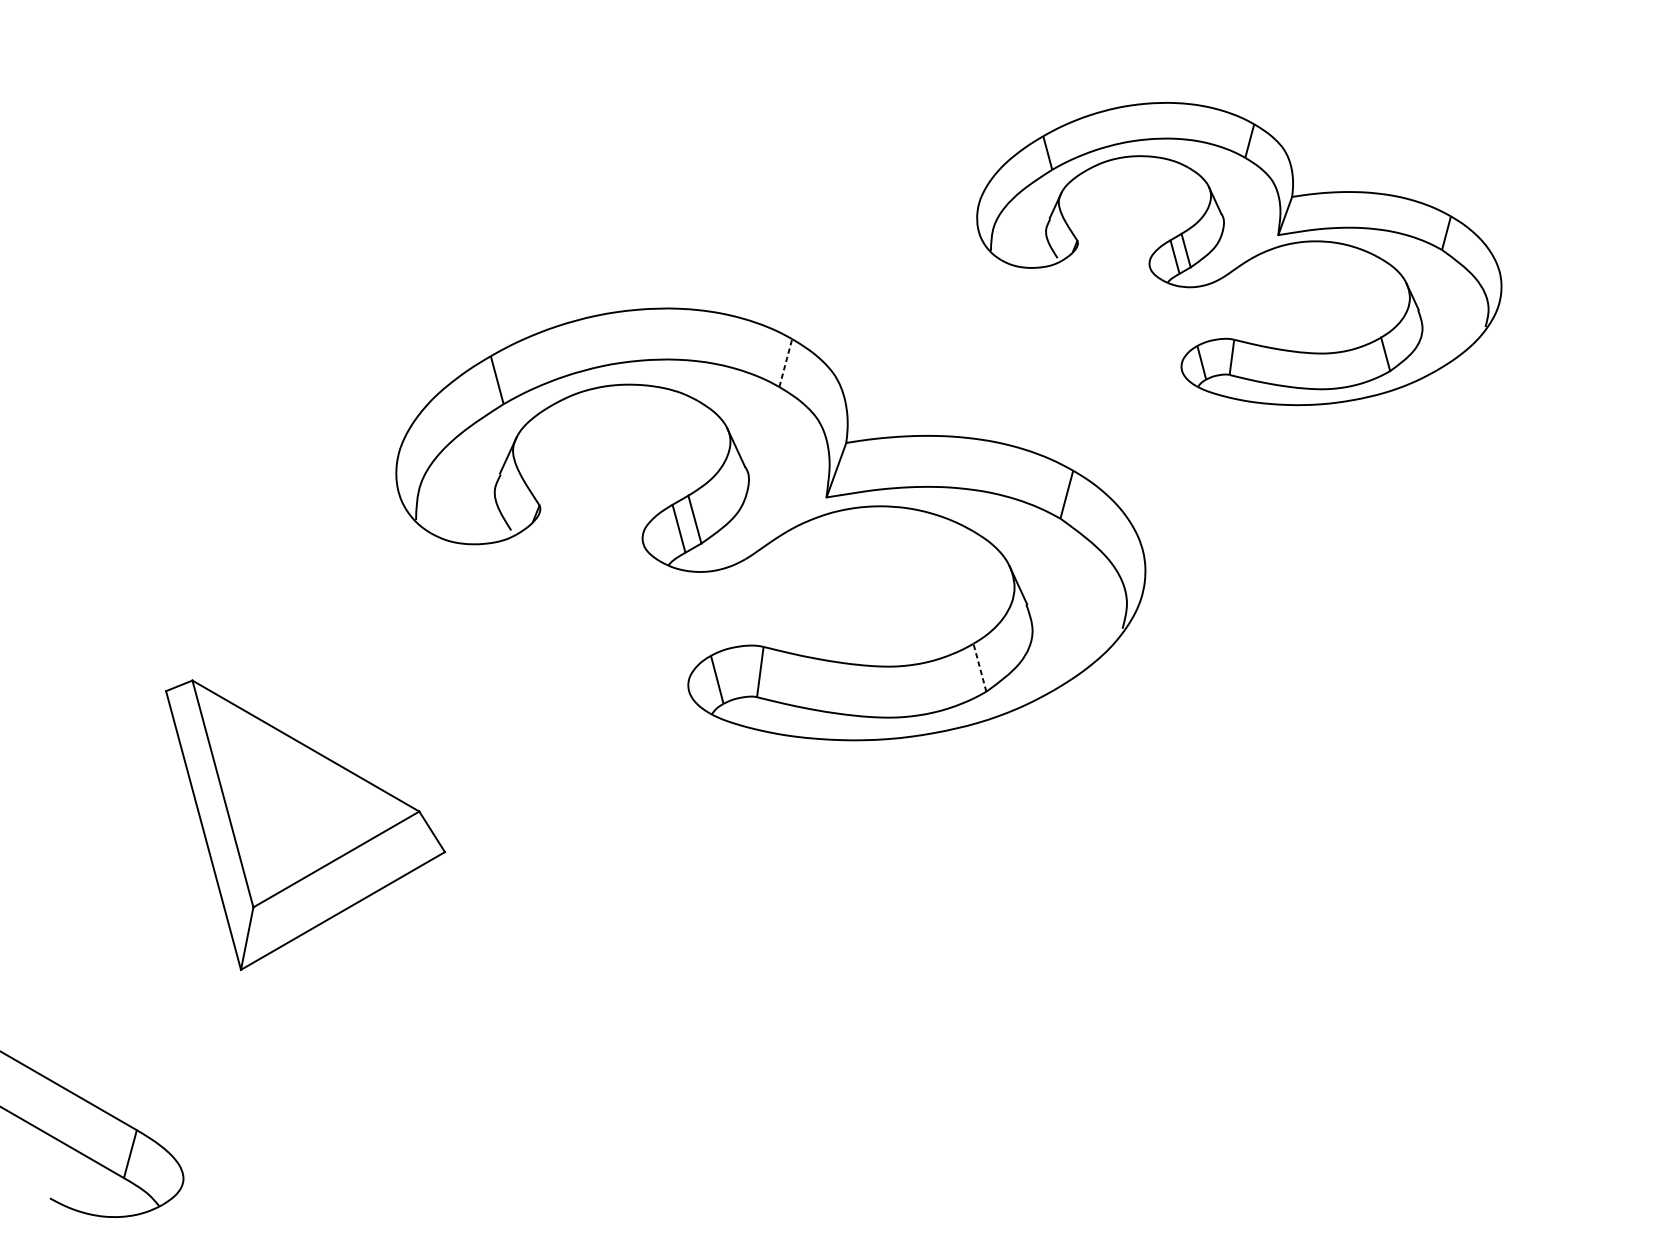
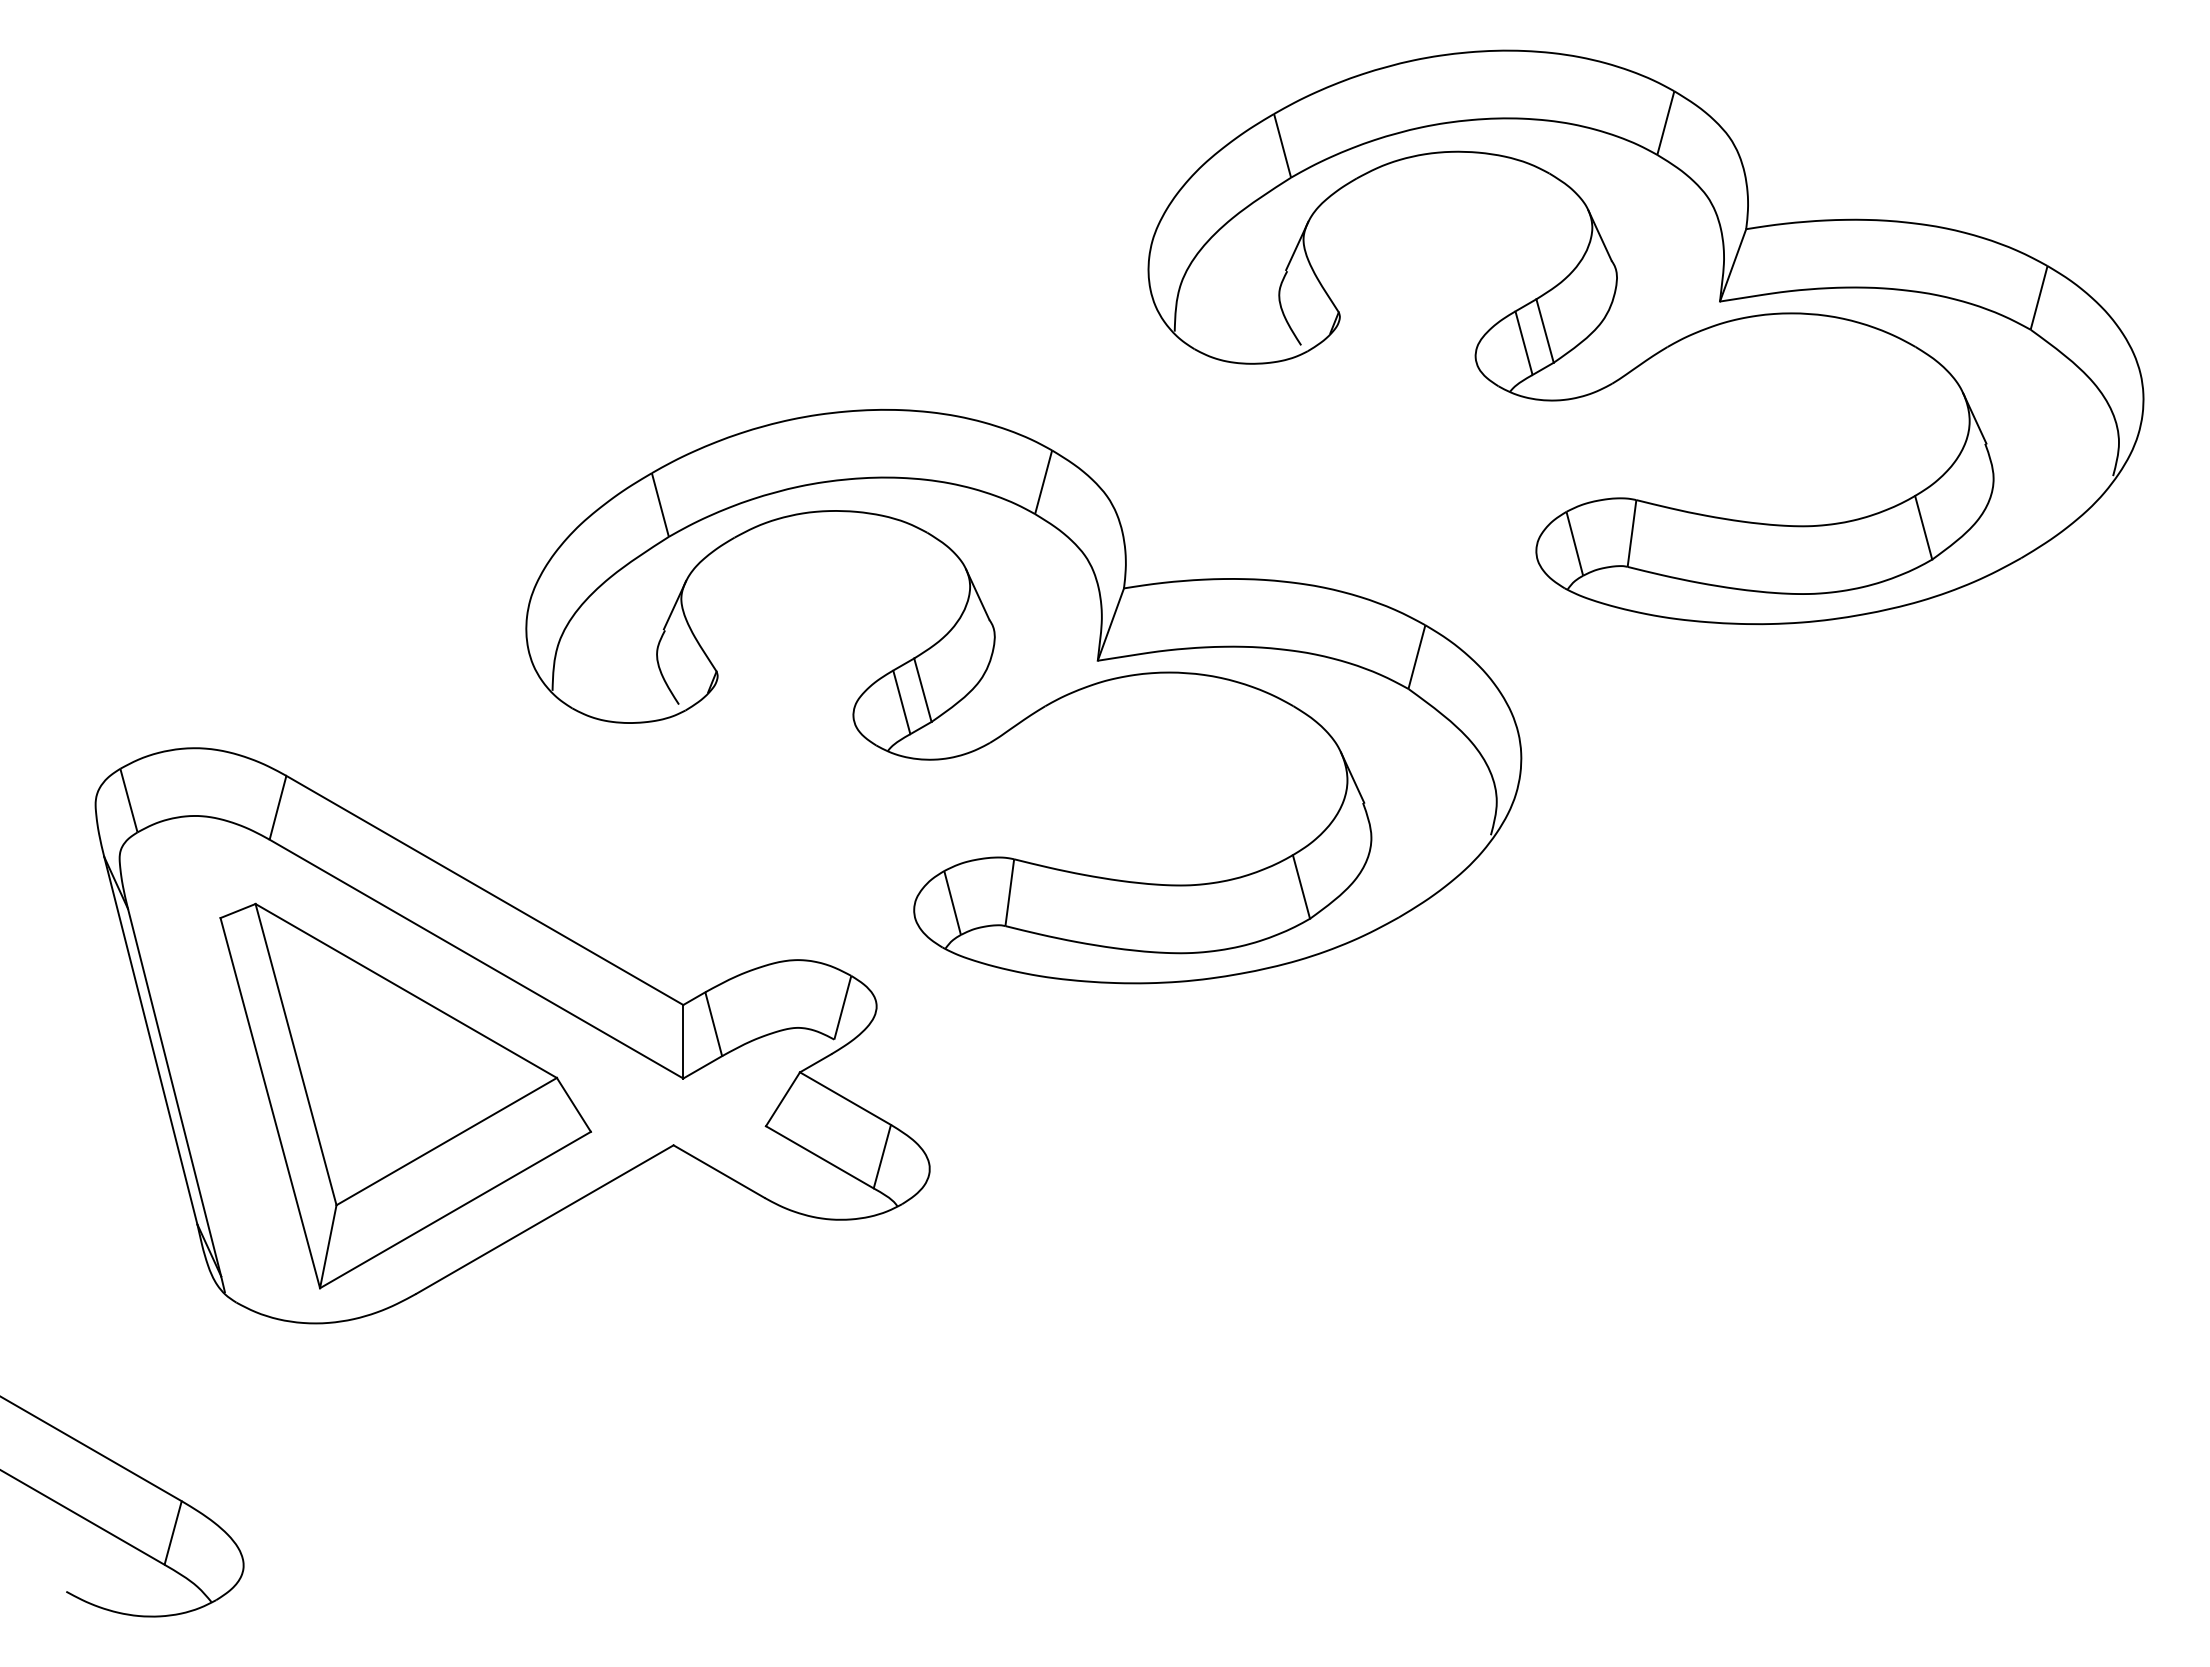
part: (1238, 254) -> (1645, 337), size x1.43
line: (785, 362) -> (1043, 481), dashed -> solid
line: (979, 667) -> (1301, 886), dashed -> solid
part: (385, 779) -> (512, 1035), added

